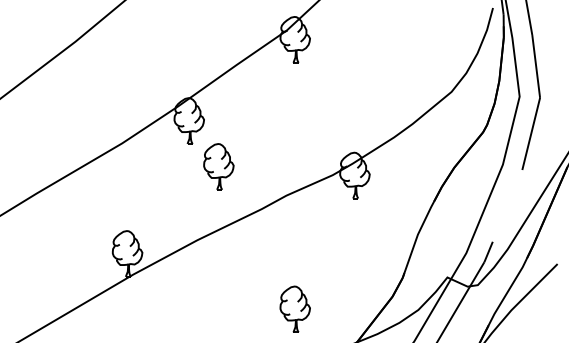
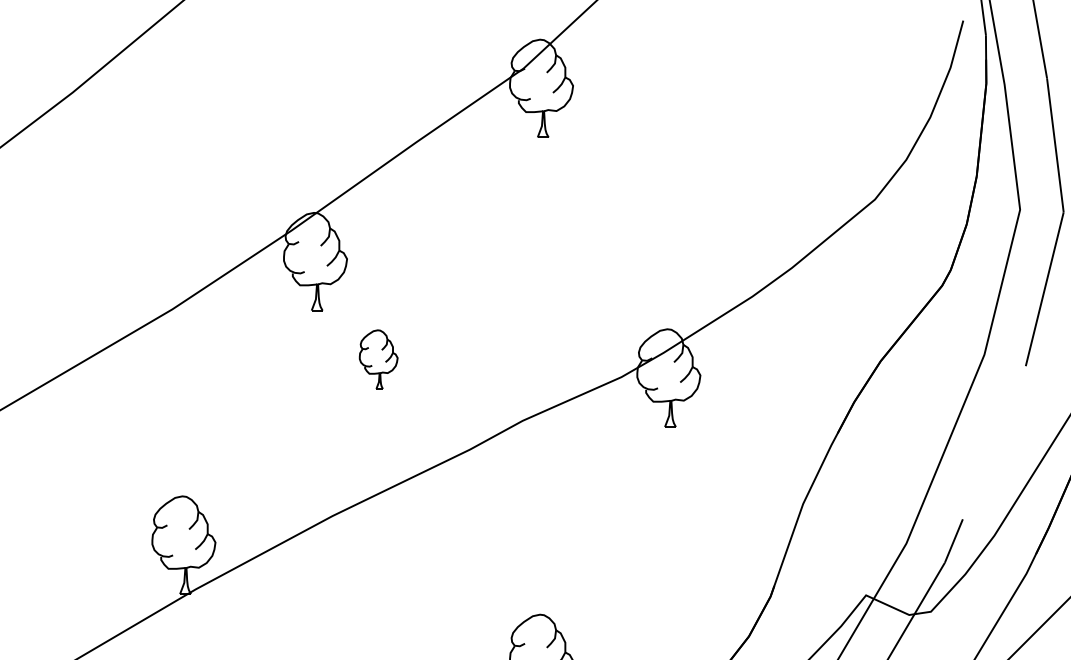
part: (218, 166) -> (377, 358), size x0.6

